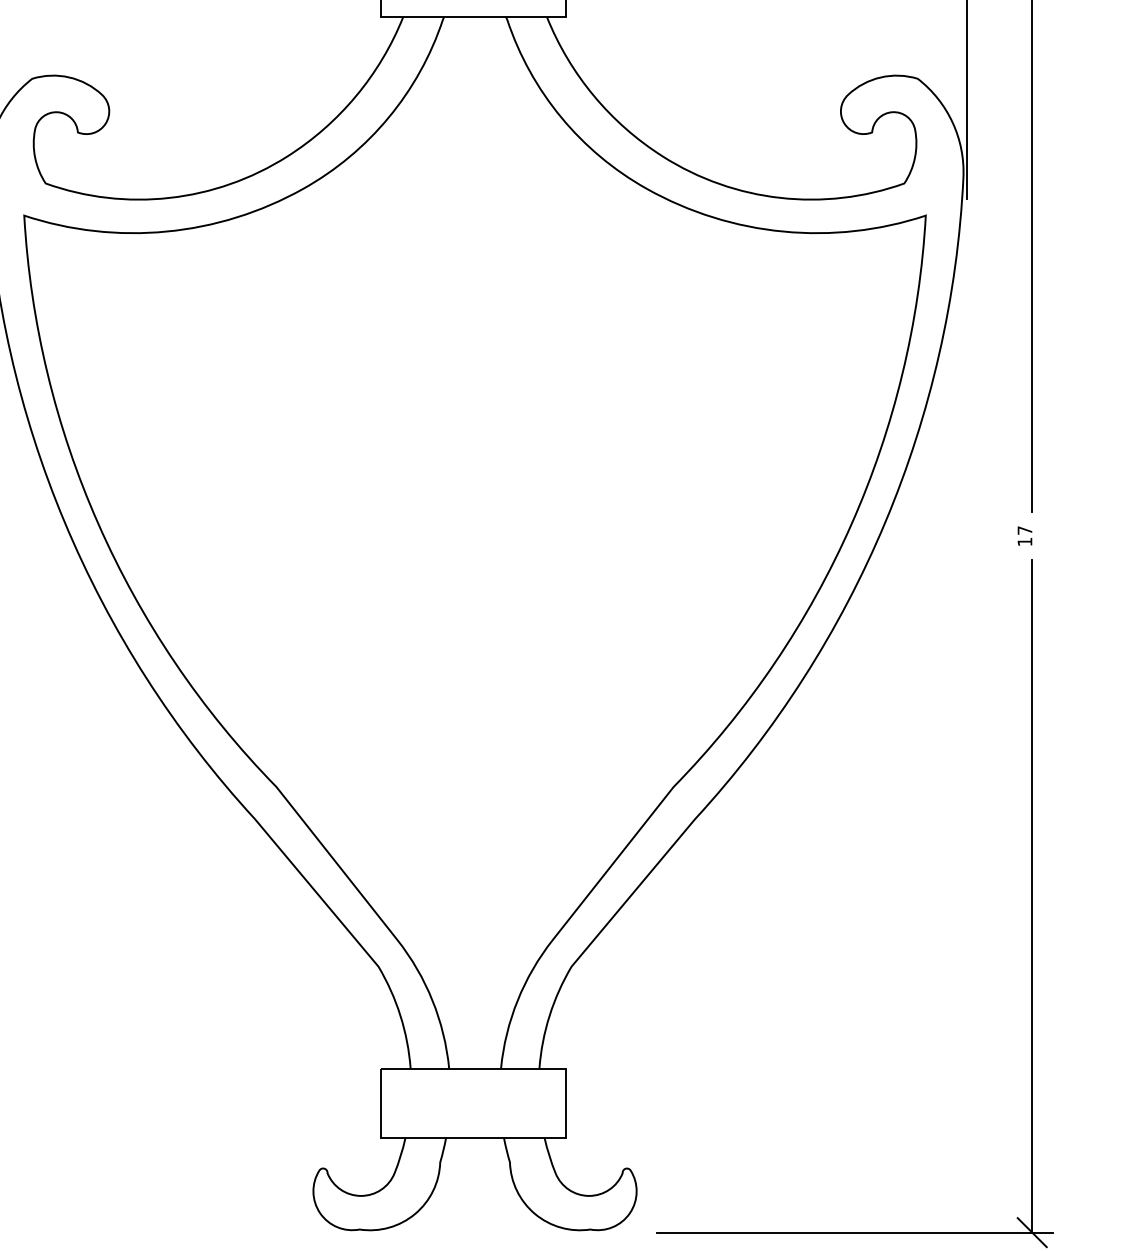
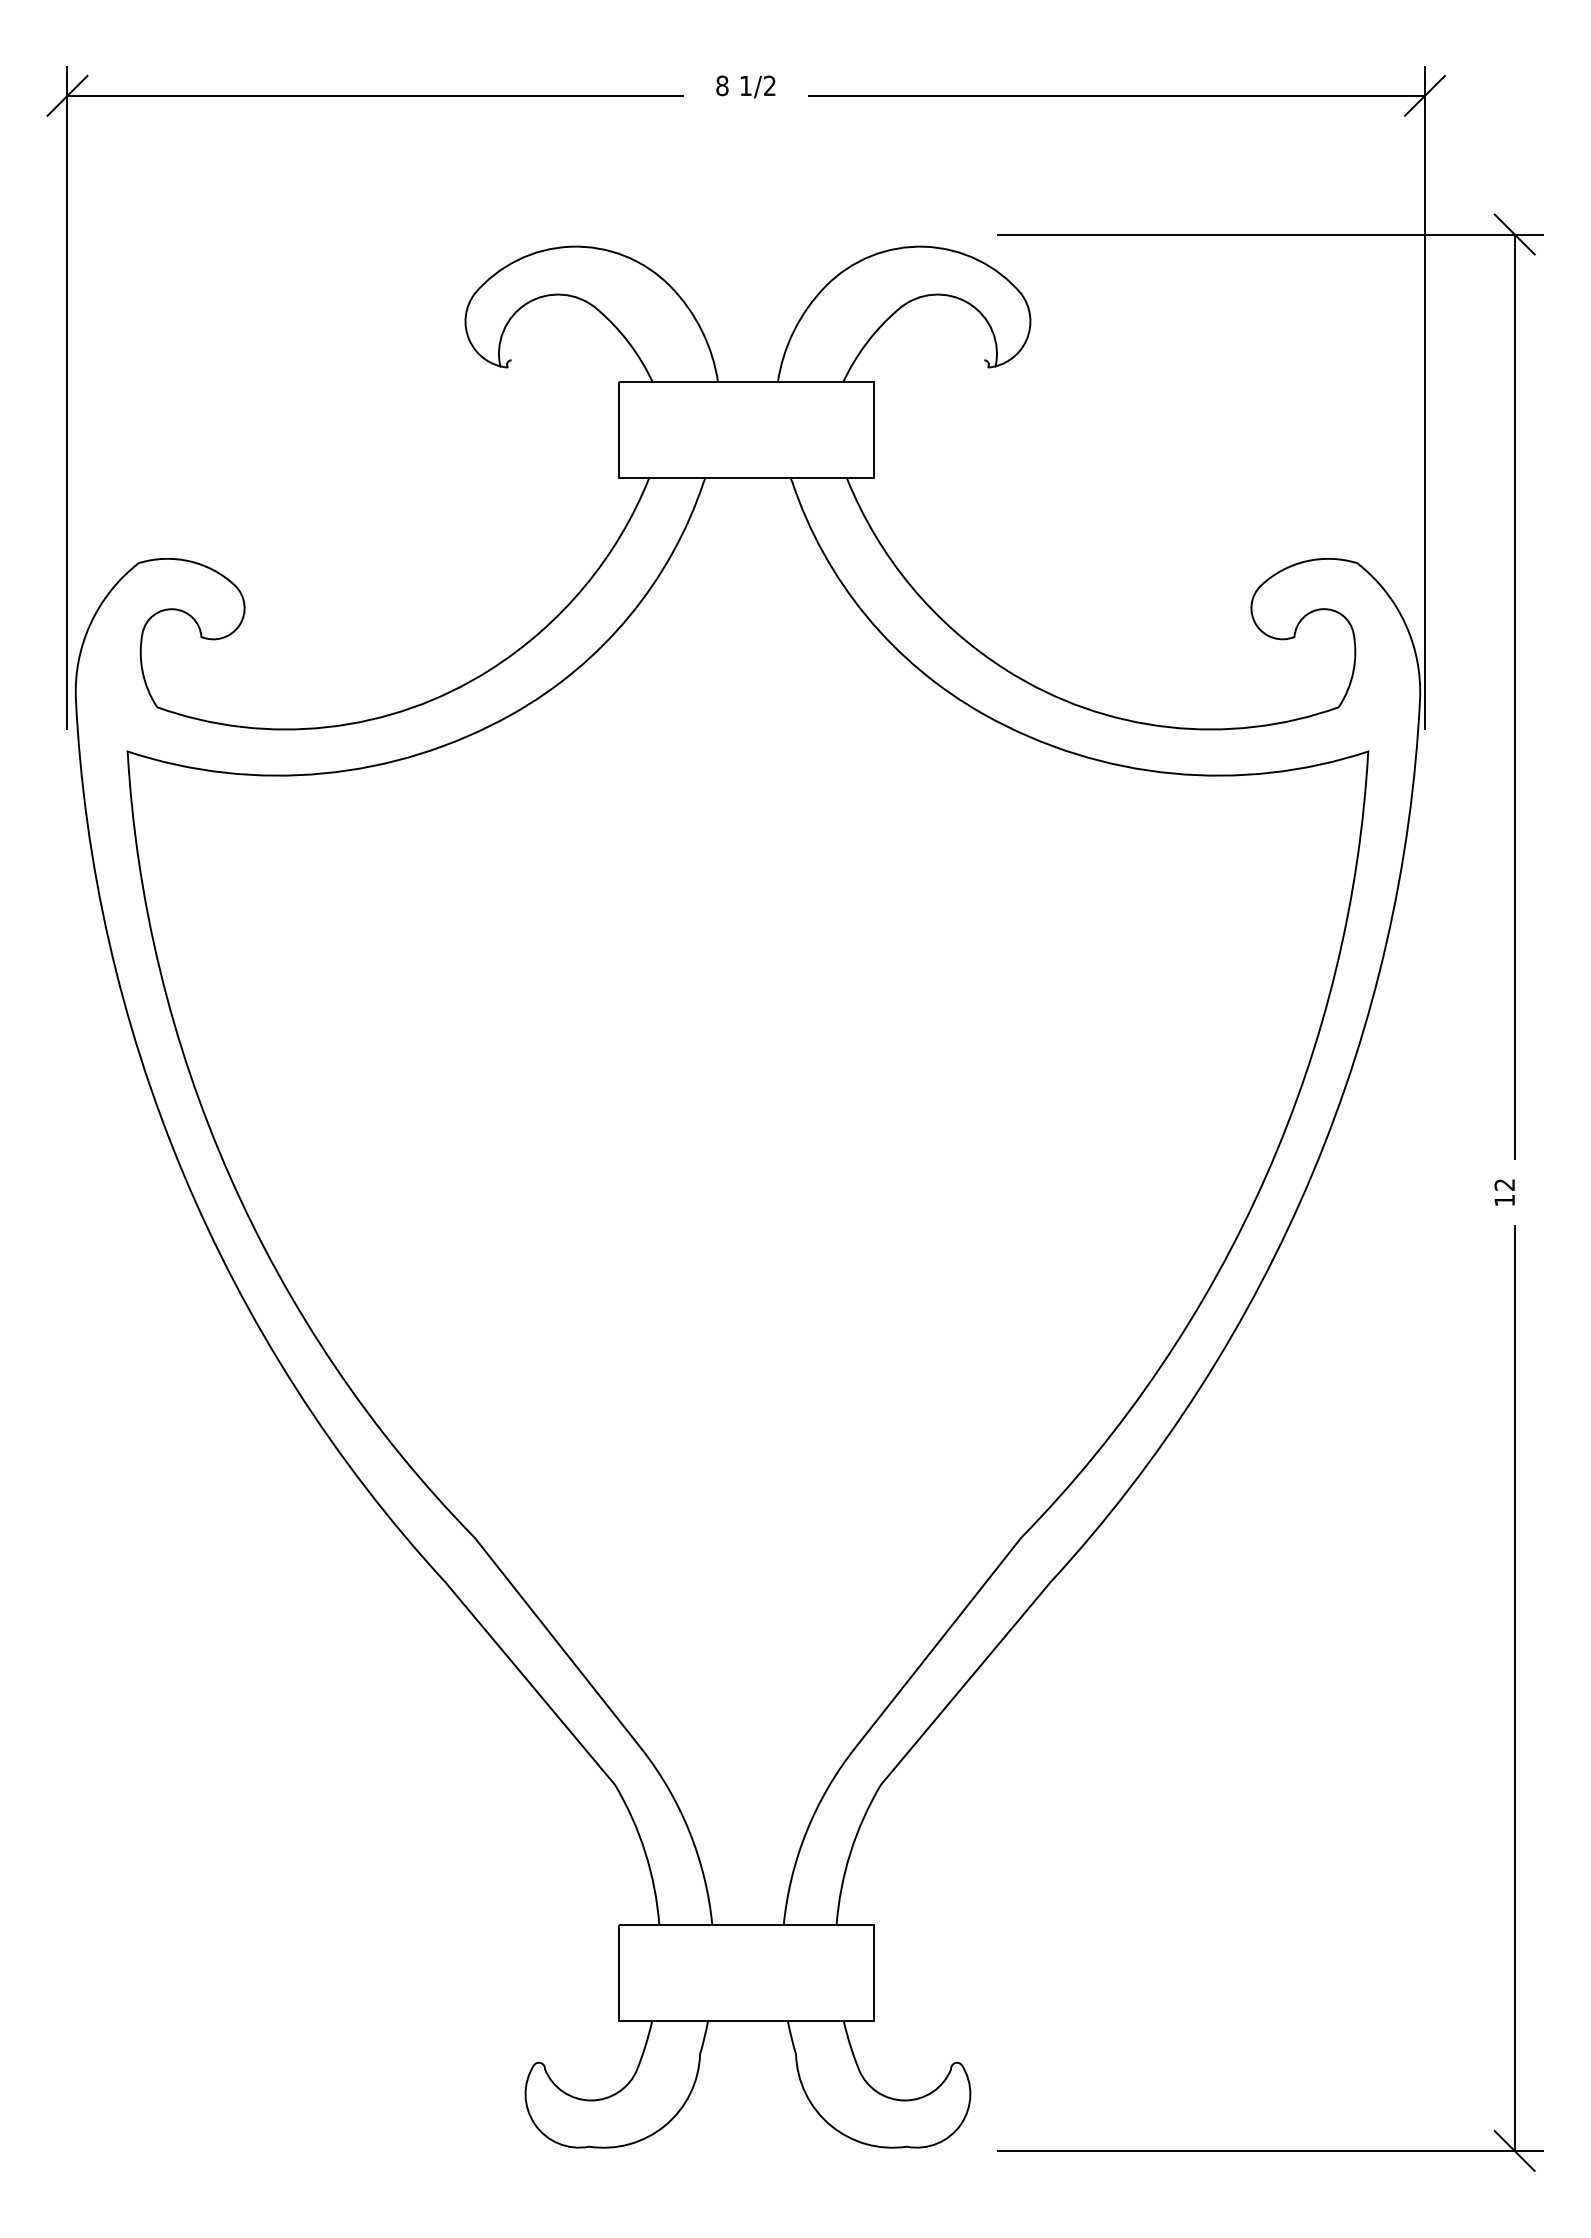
text: (1024, 530) -> (1504, 1184), 17 -> 12

